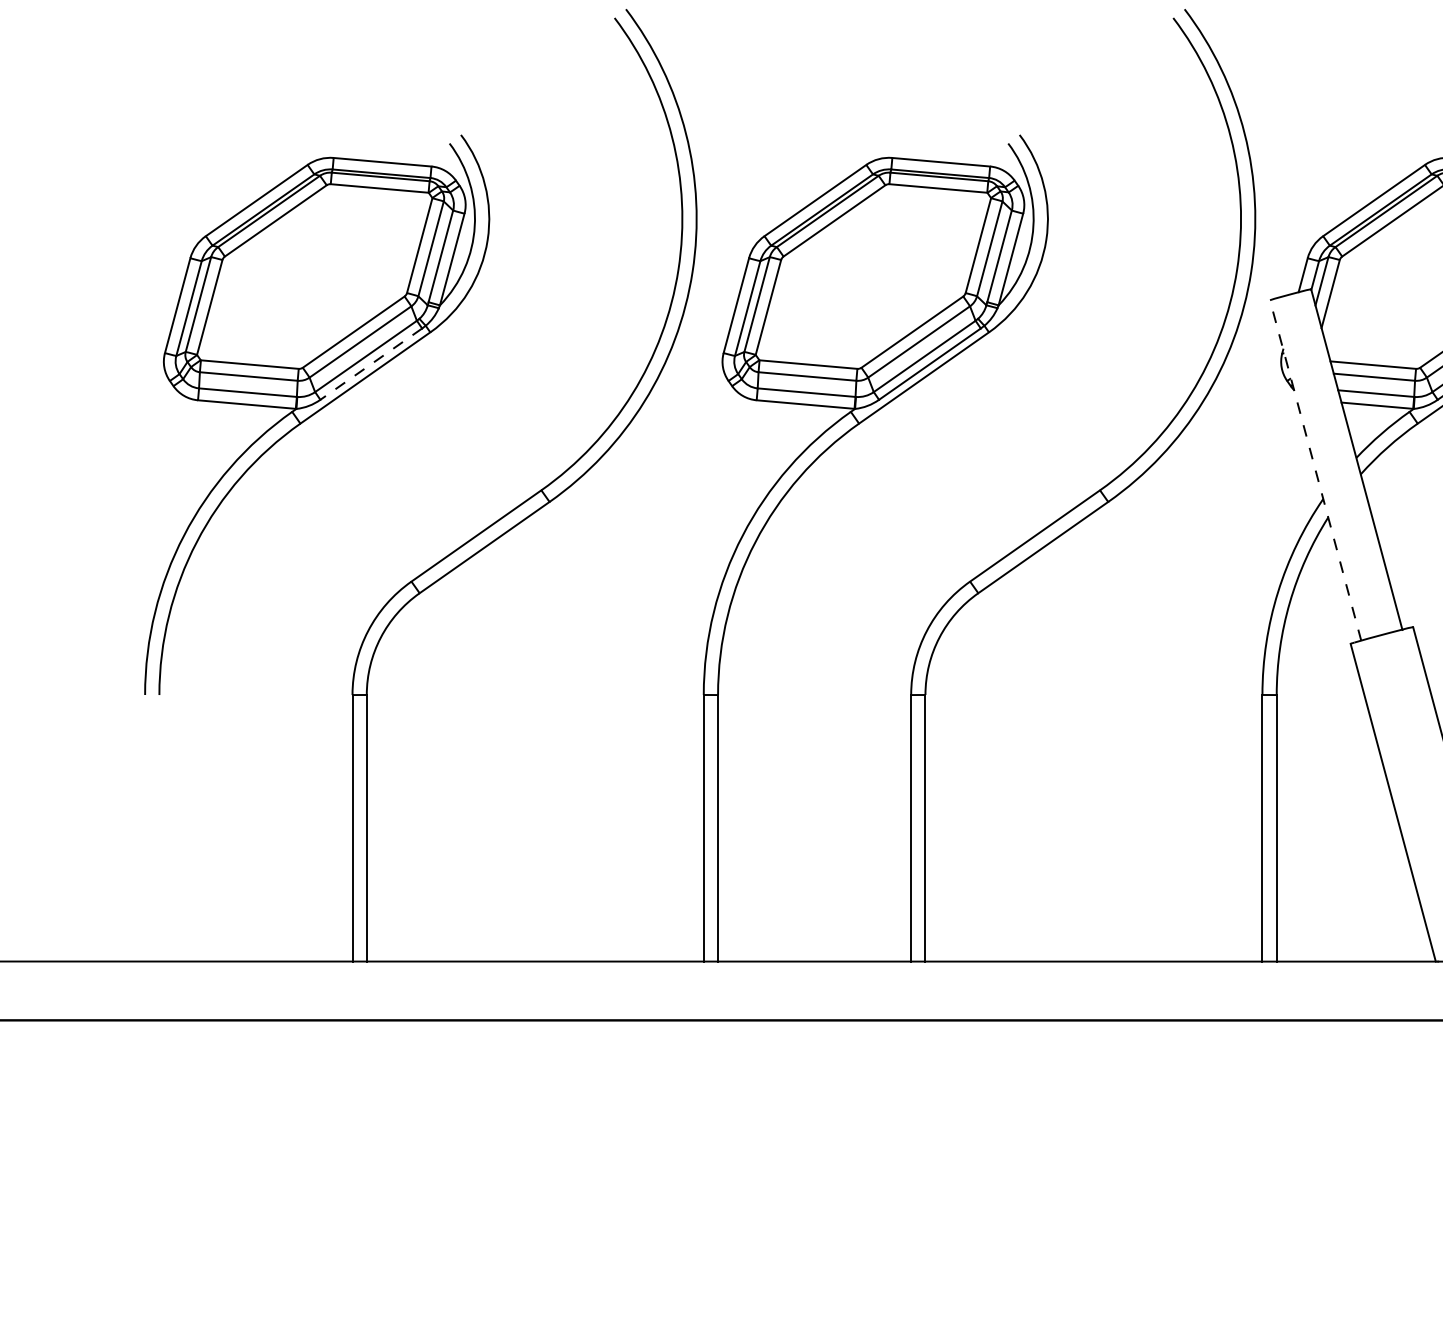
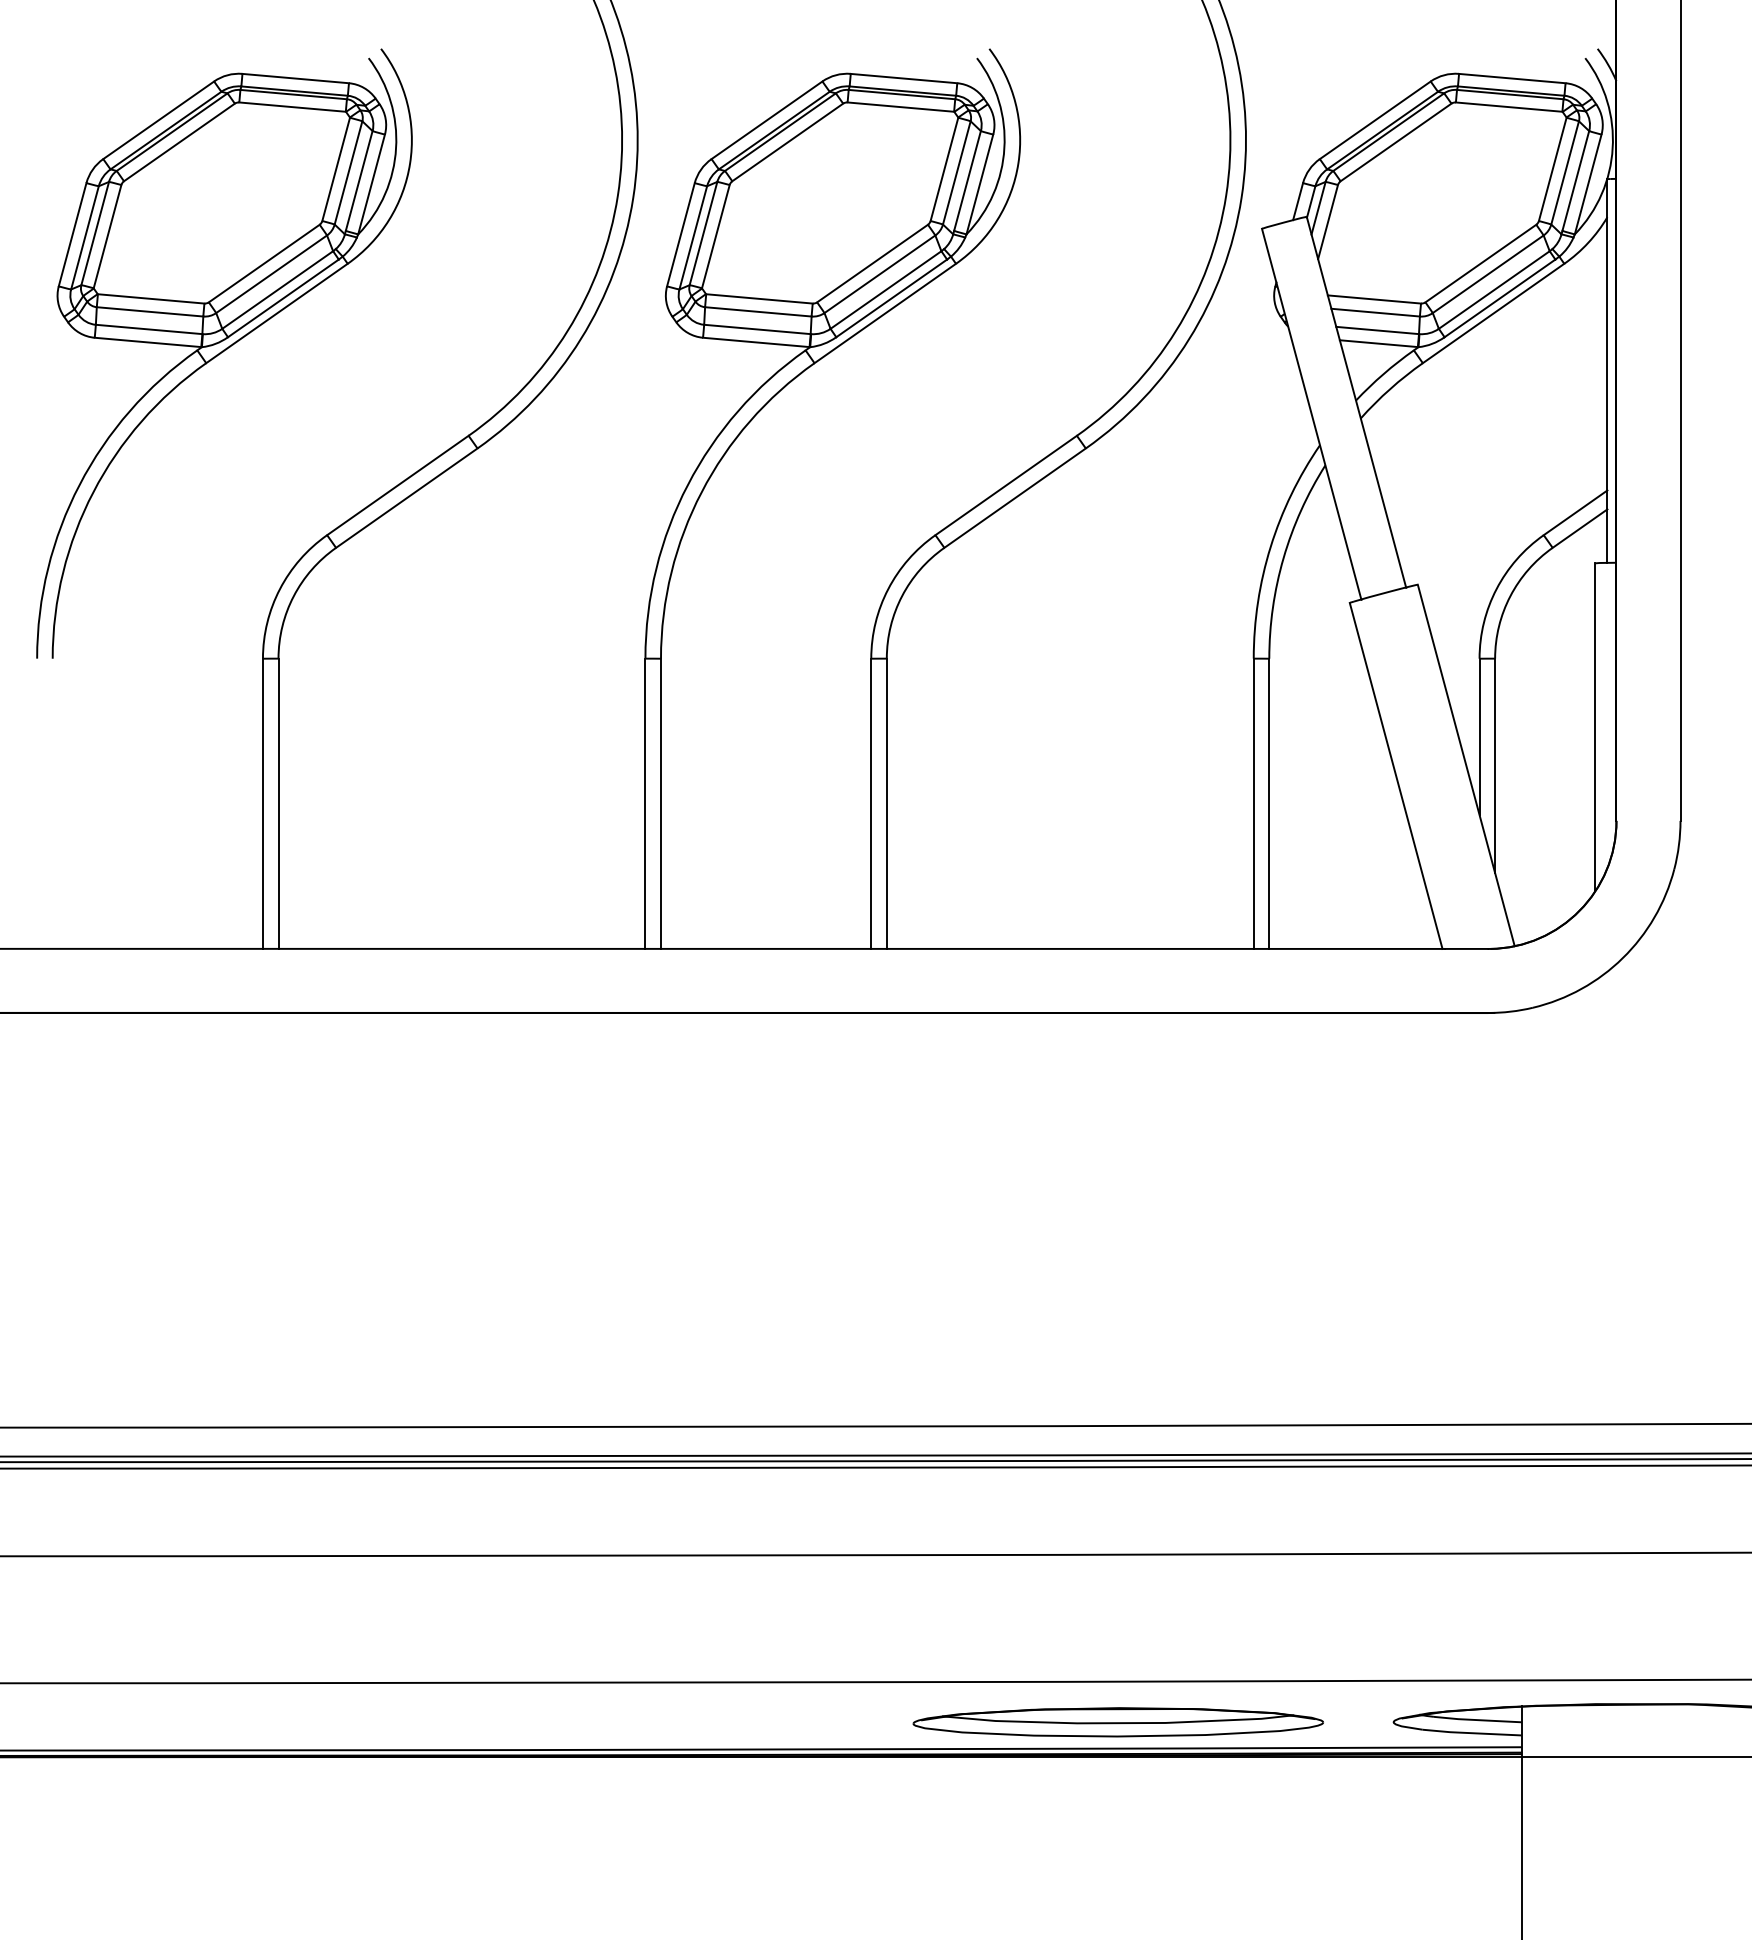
line: (371, 364) -> (283, 298), dashed -> solid
line: (1315, 469) -> (1311, 413), dashed -> solid

